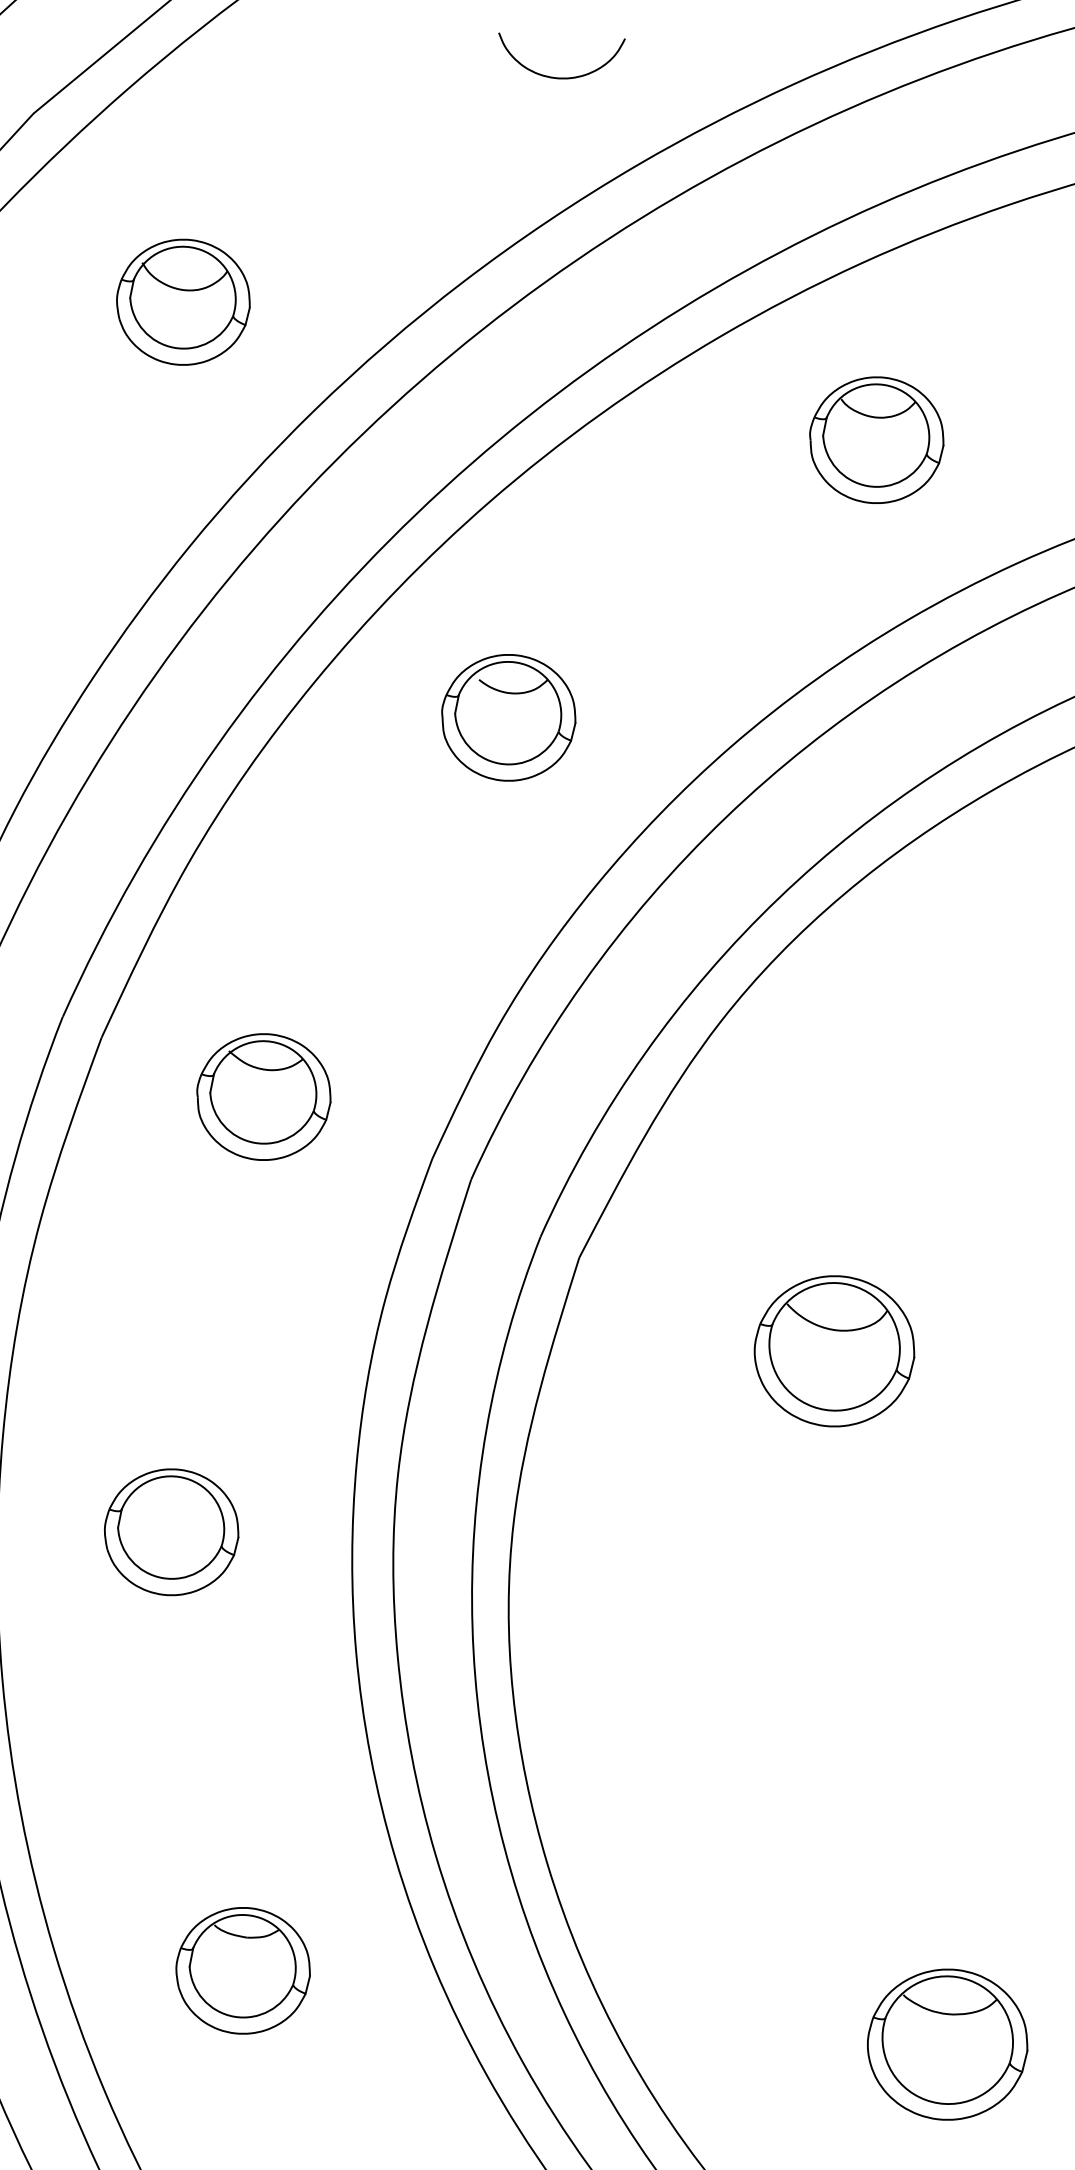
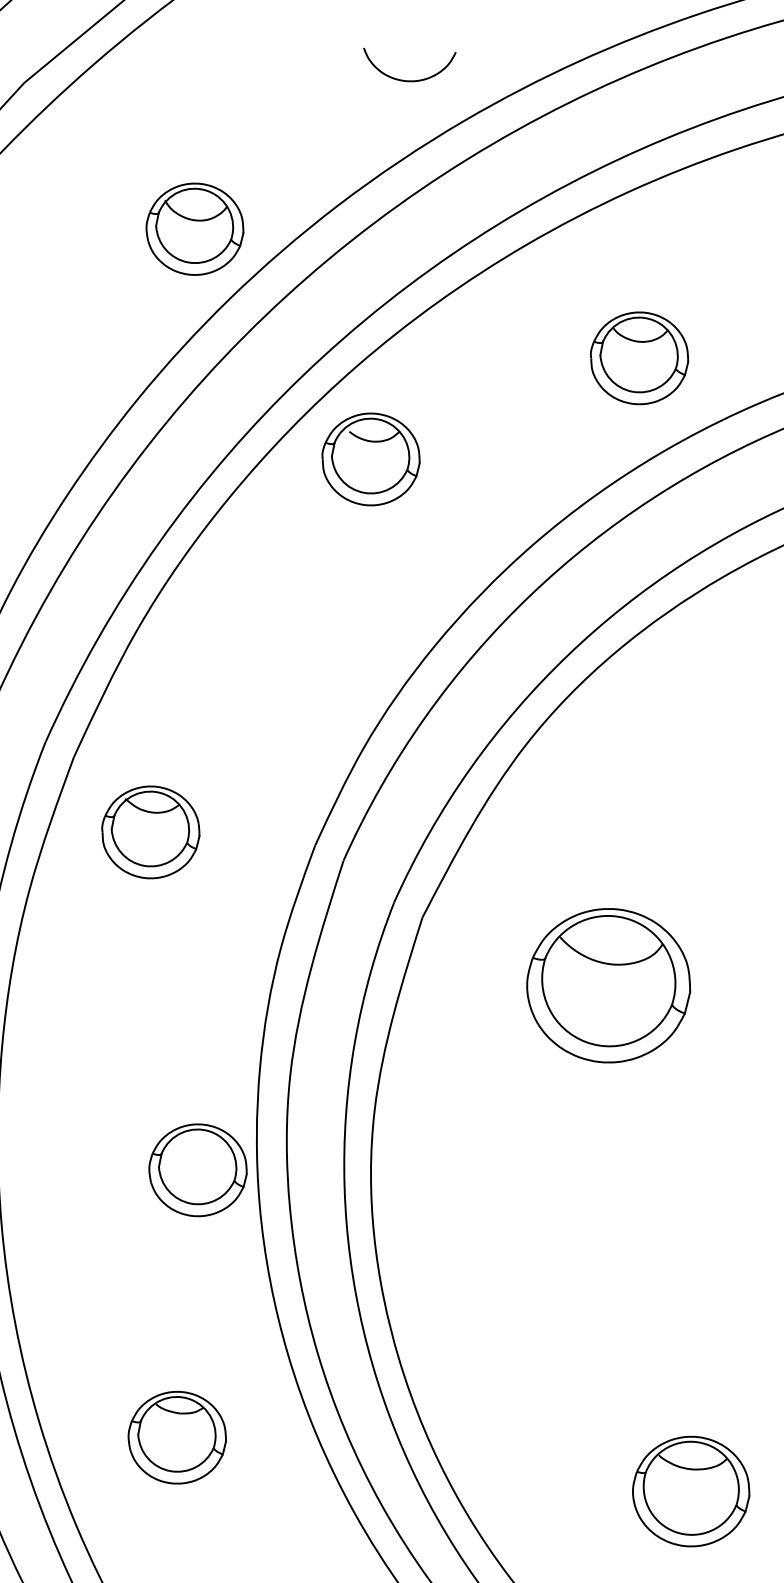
curve: (561, 77) -> (409, 80), moved
part: (183, 301) -> (195, 228), moved
part: (876, 439) -> (639, 357), moved
part: (508, 717) -> (370, 459), moved
part: (263, 1096) -> (150, 831), moved
part: (834, 1351) -> (608, 985), size x1.4
part: (171, 1532) -> (197, 1170), moved

